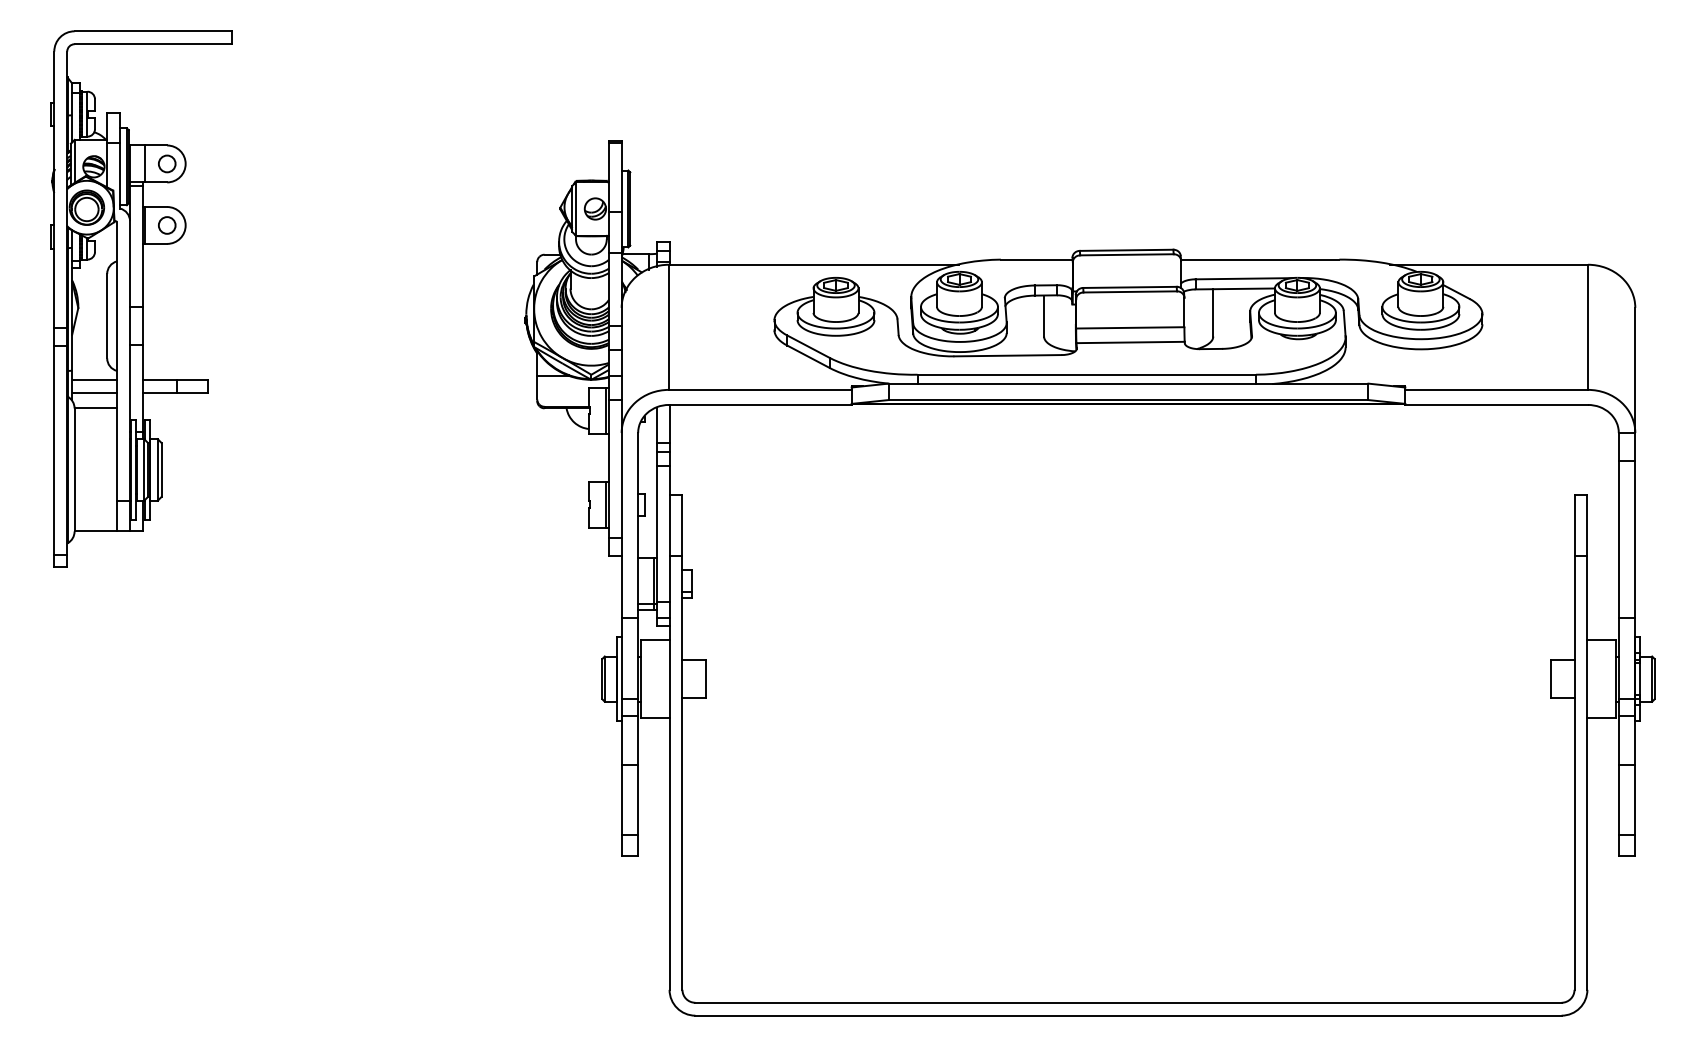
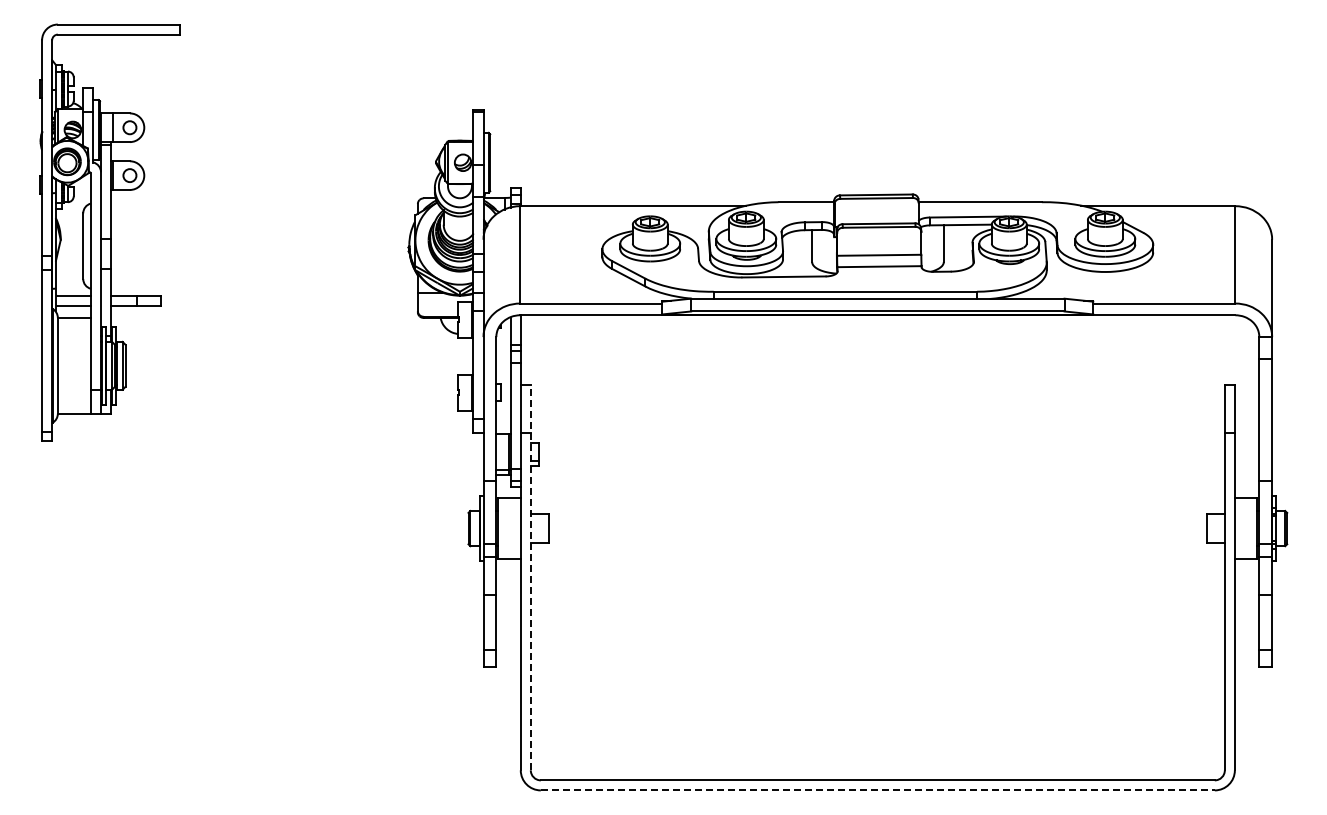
line: (682, 742) -> (530, 577), solid -> dashed
line: (1128, 1015) -> (877, 790), solid -> dashed

